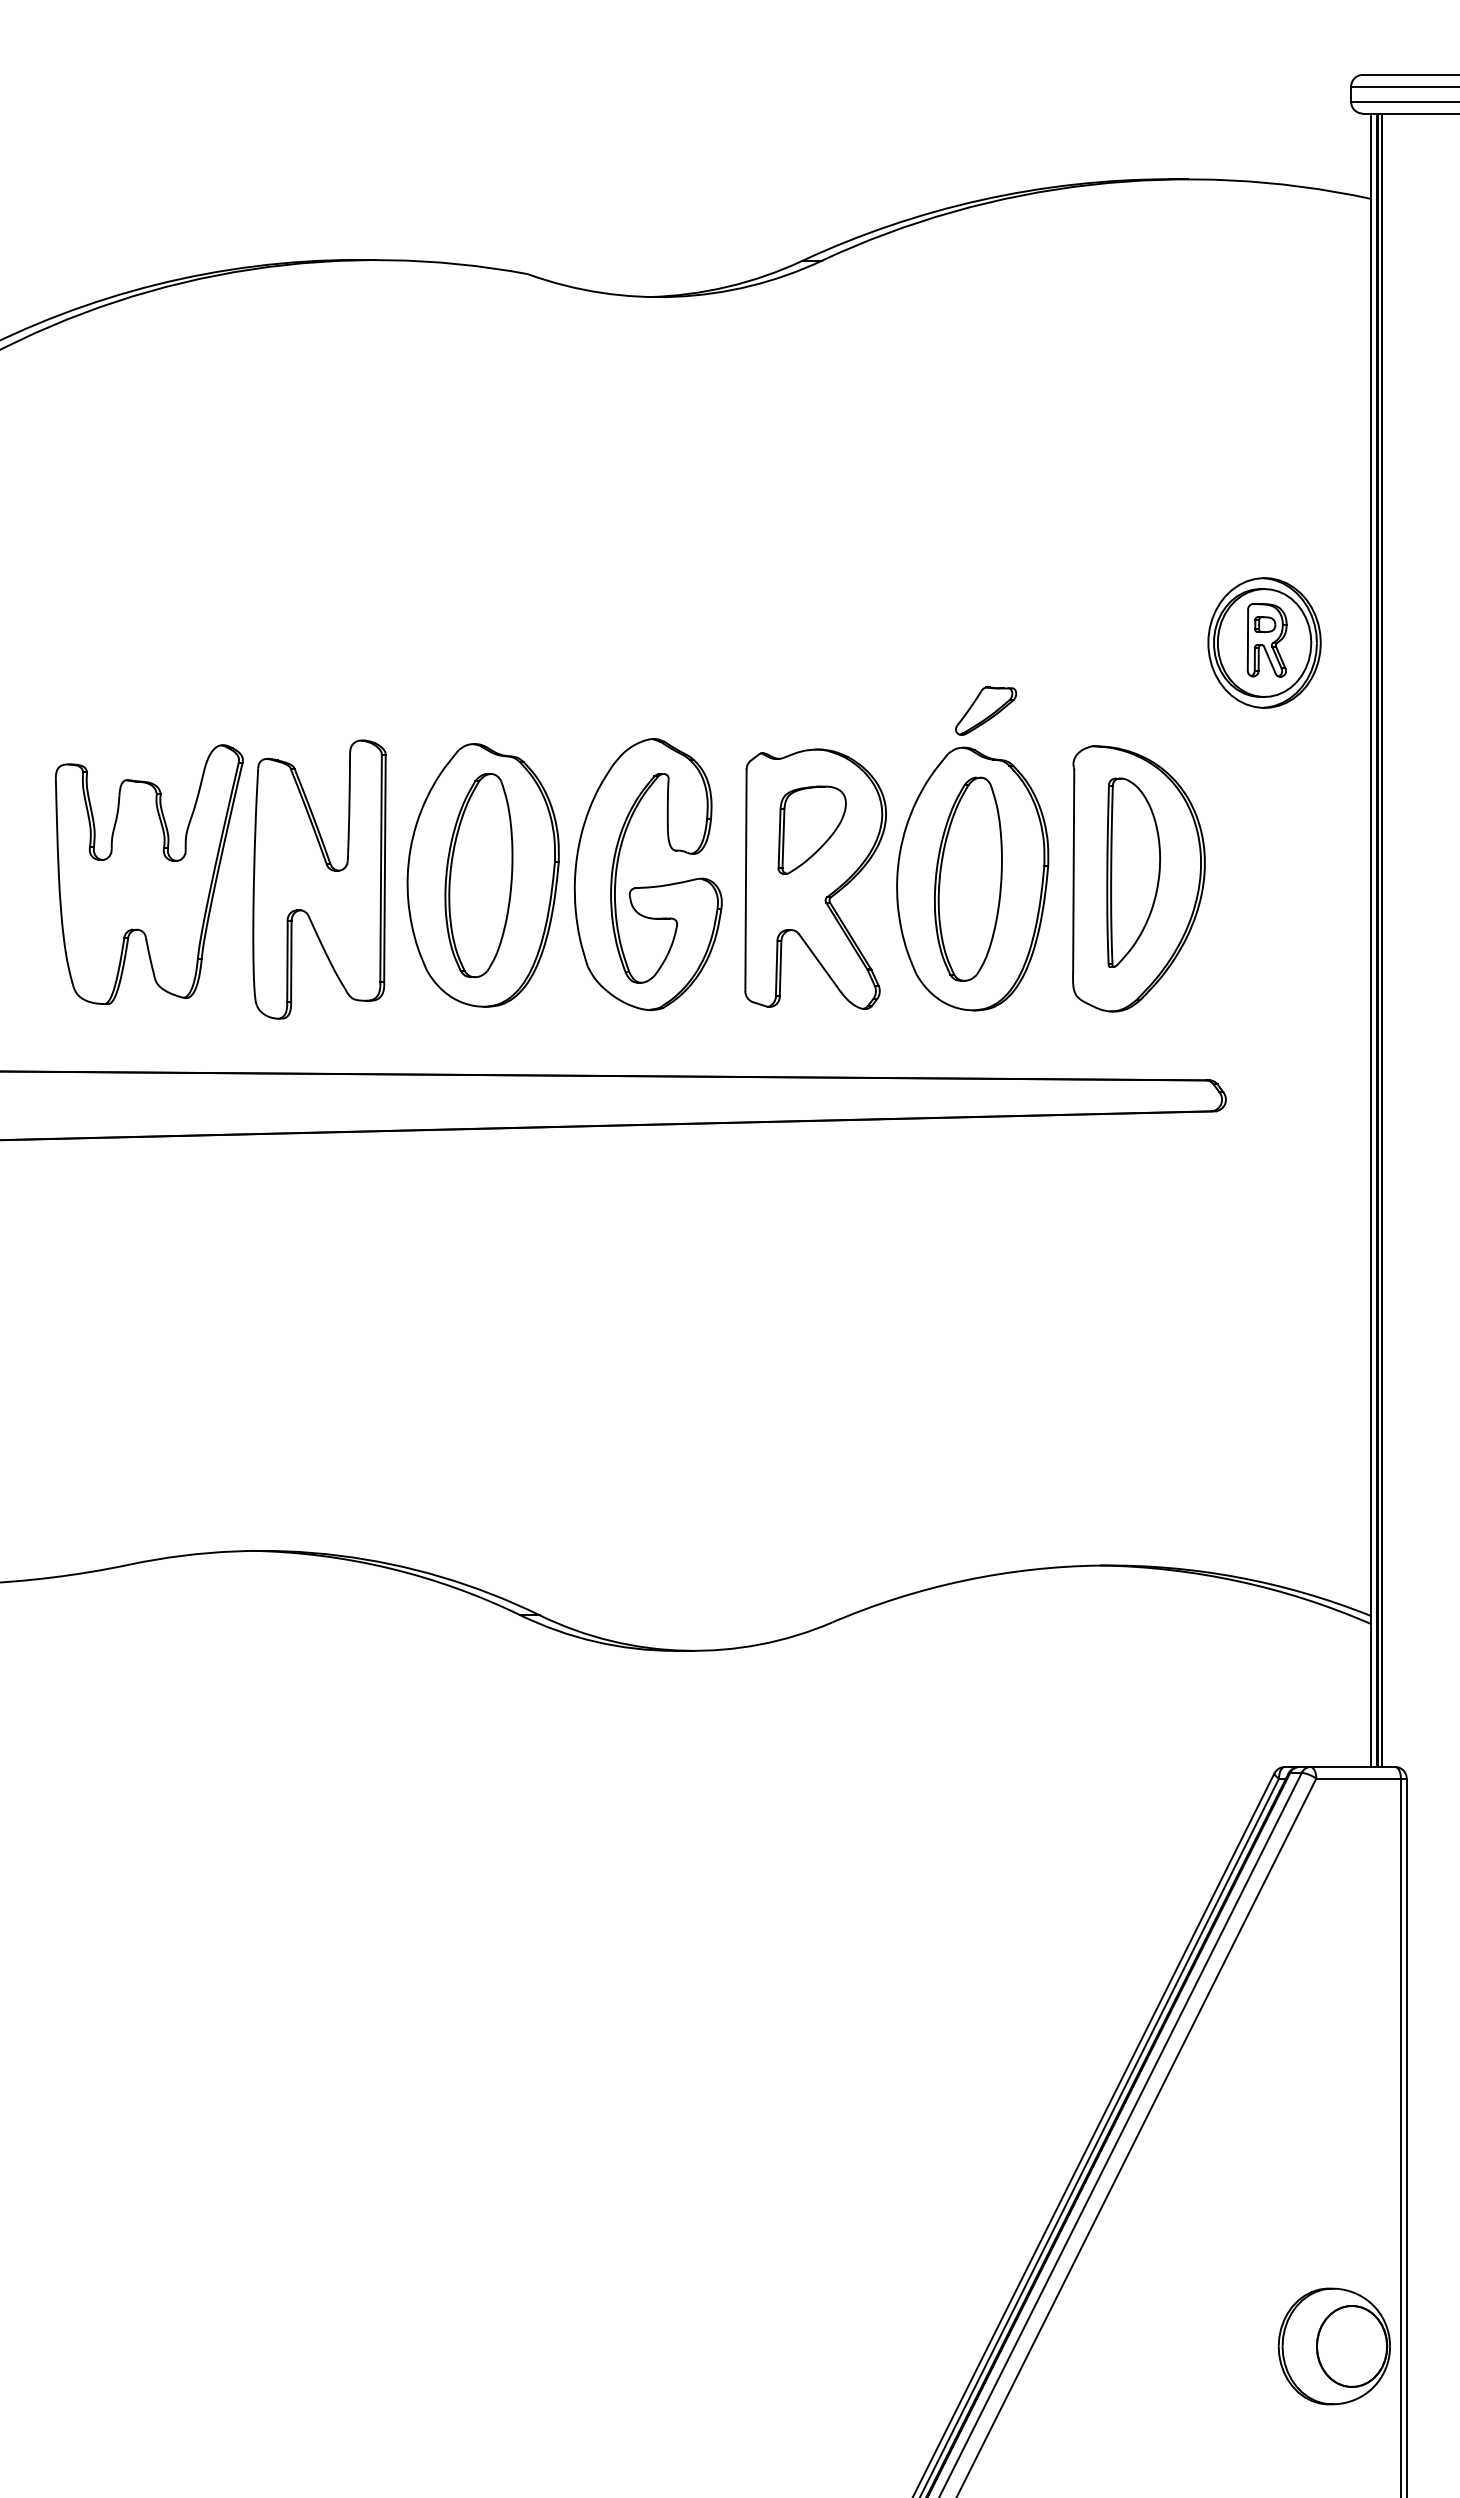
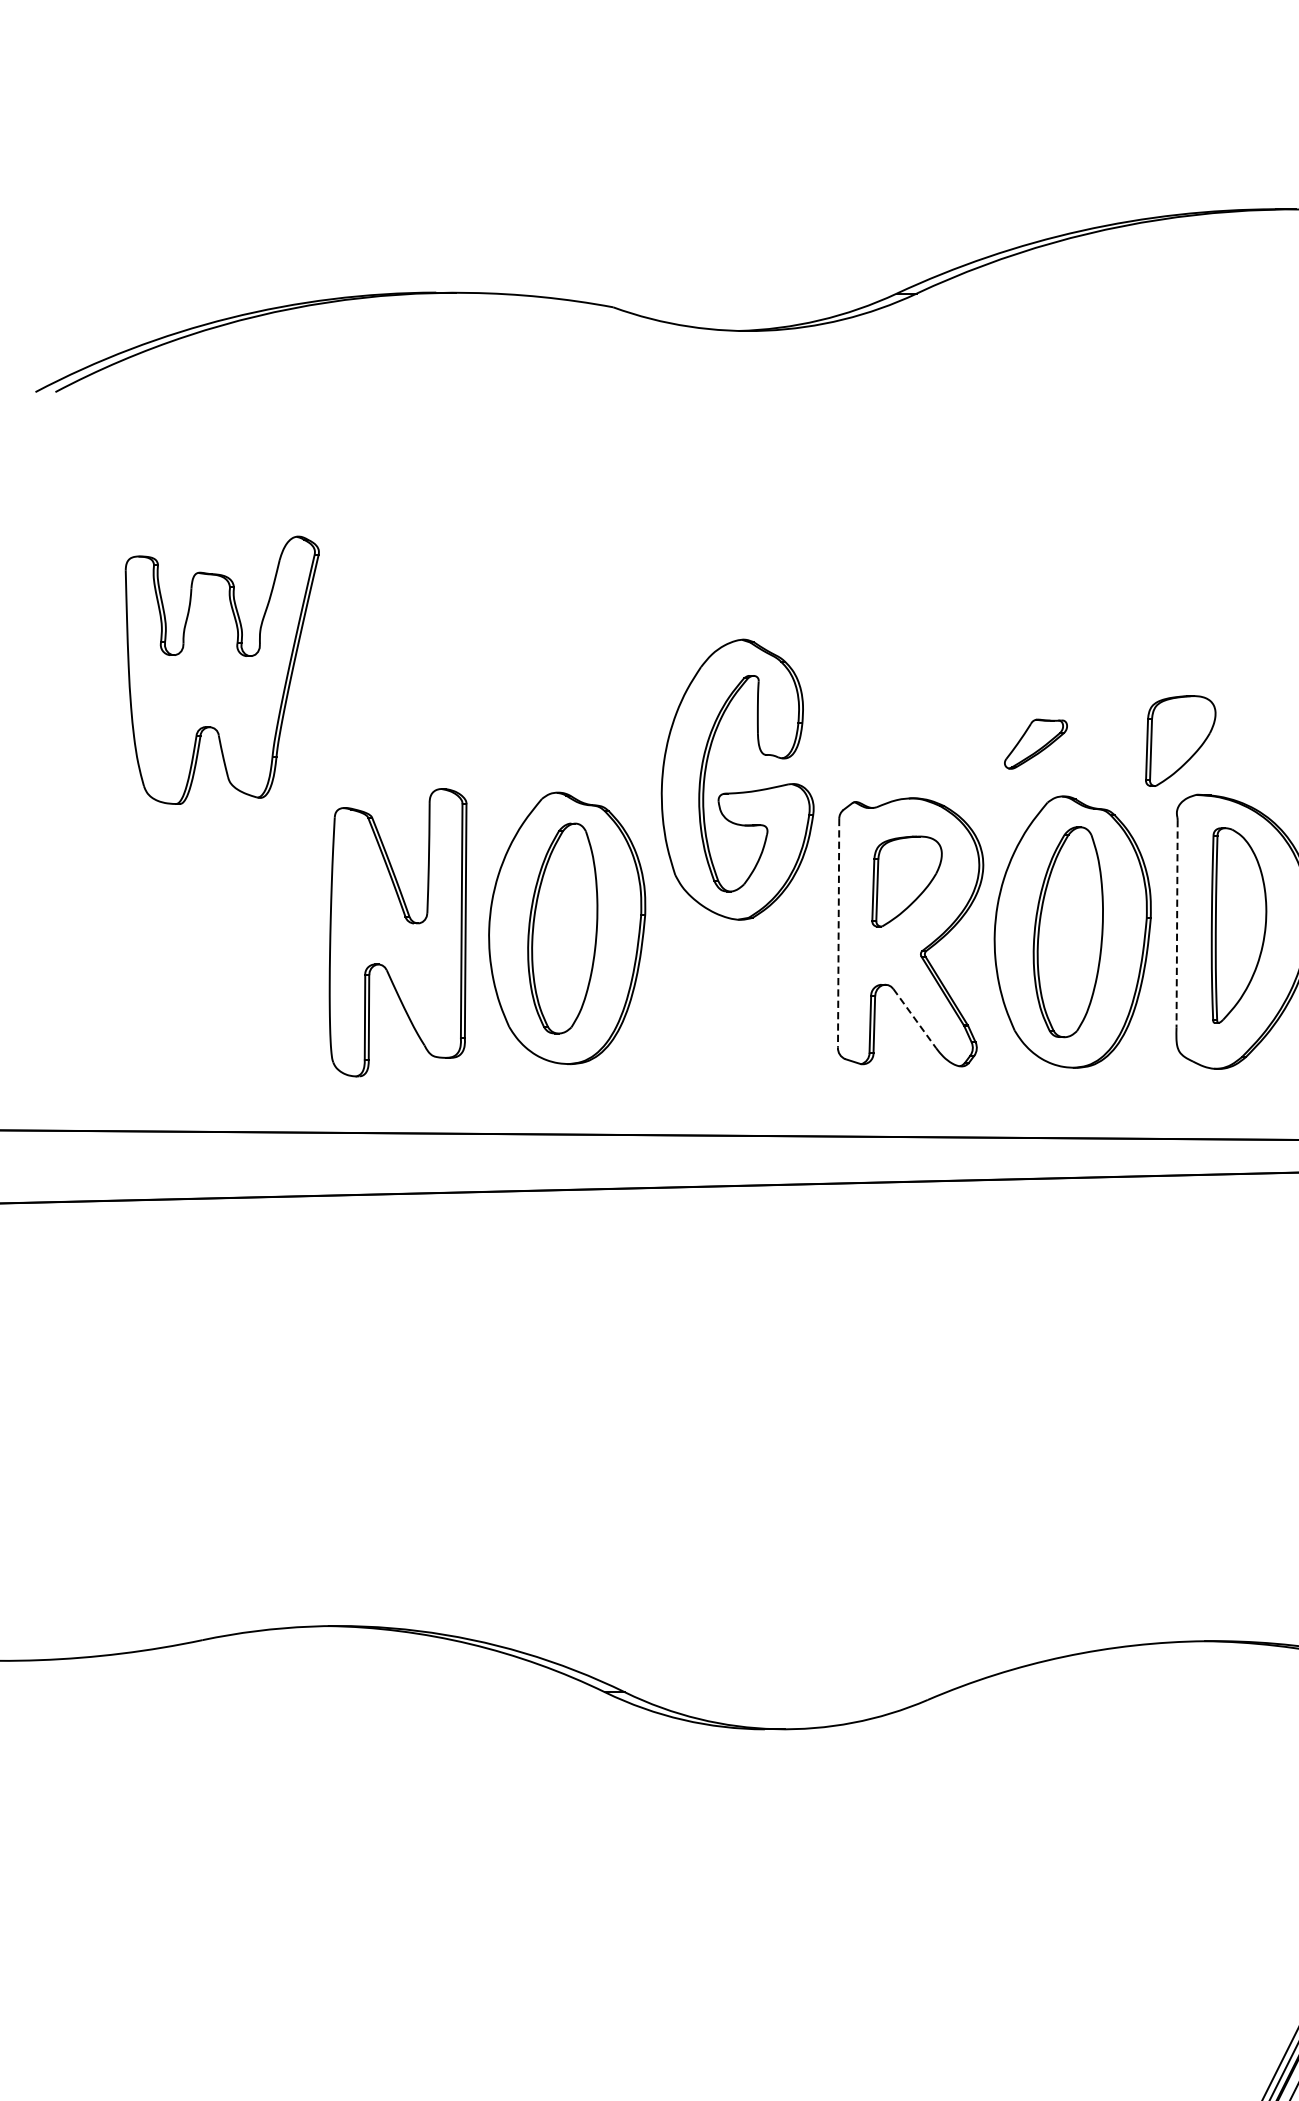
part: (1076, 693) -> (1179, 740), added
part: (986, 710) -> (1036, 743), moved
line: (1073, 871) -> (1176, 924), solid -> dashed
part: (149, 874) -> (222, 670), moved
line: (746, 880) -> (839, 933), solid -> dashed
part: (647, 886) -> (736, 792), moved
line: (820, 963) -> (915, 1019), solid -> dashed

